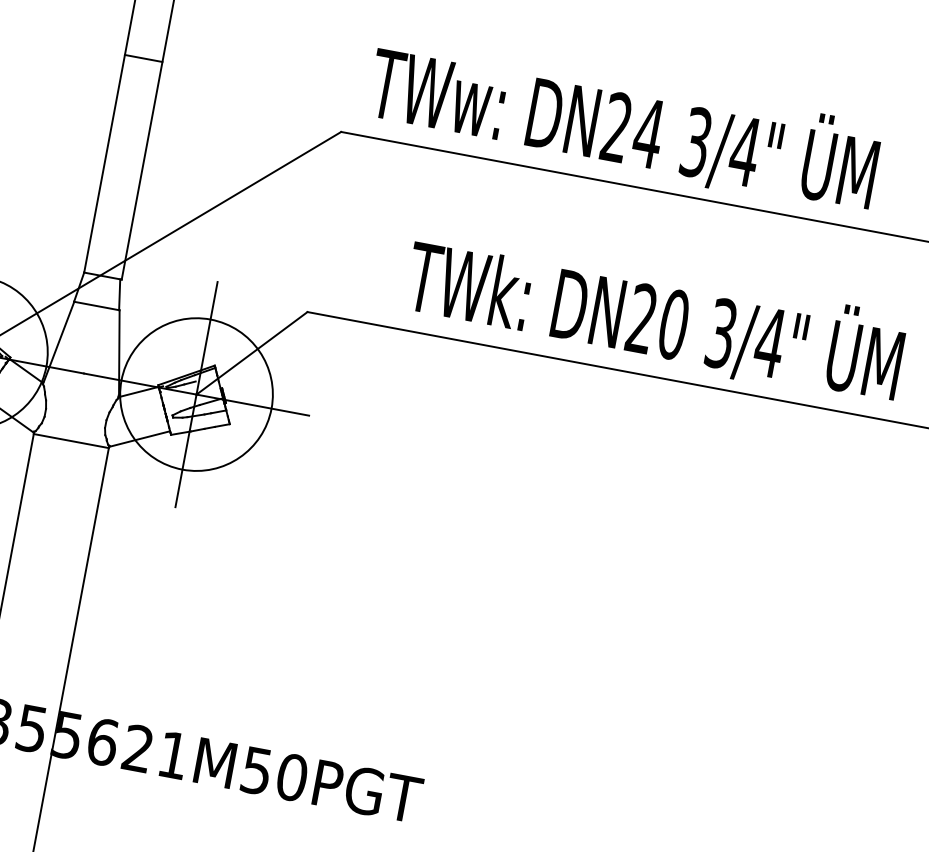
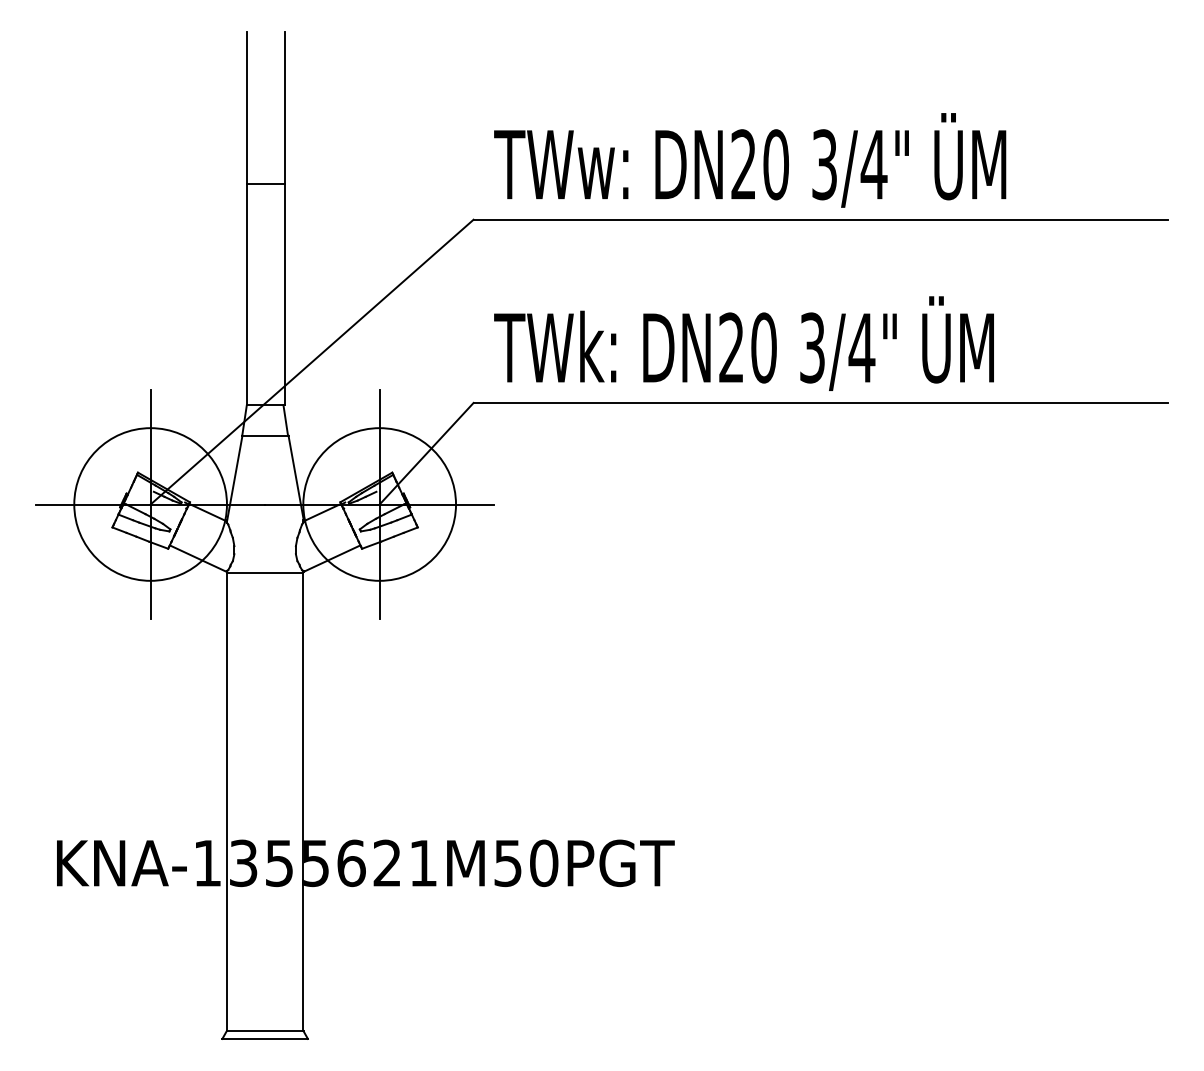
text: (648, 133) -> (775, 164), DN24 -> DN20
text: (654, 316) -> (743, 343), moved

